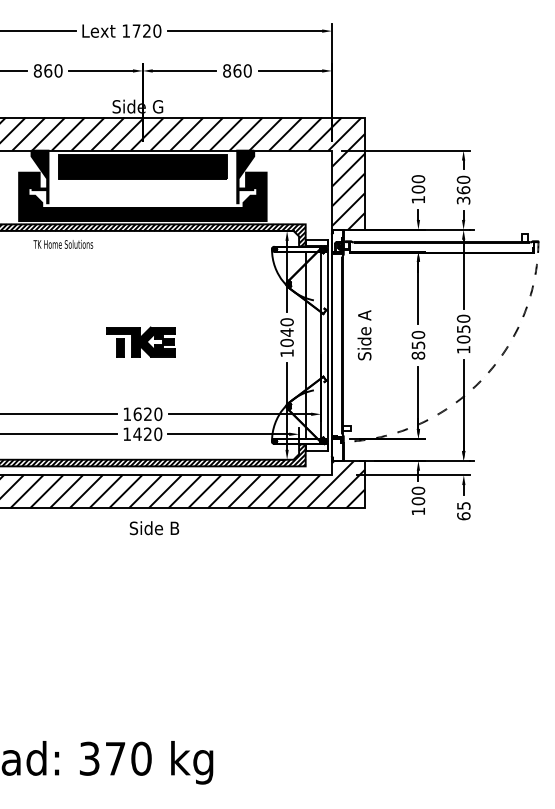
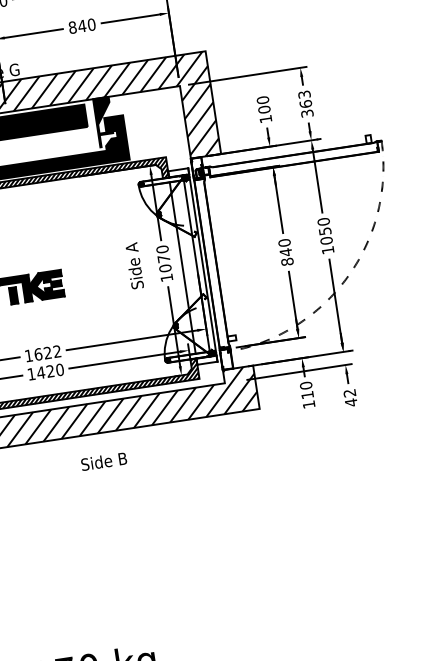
text: (237, 70) -> (82, 25), 860 -> 840
text: (463, 179) -> (304, 94), 360 -> 363
text: (286, 332) -> (163, 258), 1040 -> 1070
text: (364, 335) -> (134, 266), moved
text: (418, 345) -> (286, 252), 850 -> 840
text: (158, 414) -> (57, 351), 1620 -> 1622
text: (418, 501) -> (307, 395), 100 -> 110
text: (463, 511) -> (350, 398), 65 -> 42
text: (154, 528) -> (104, 461), moved

